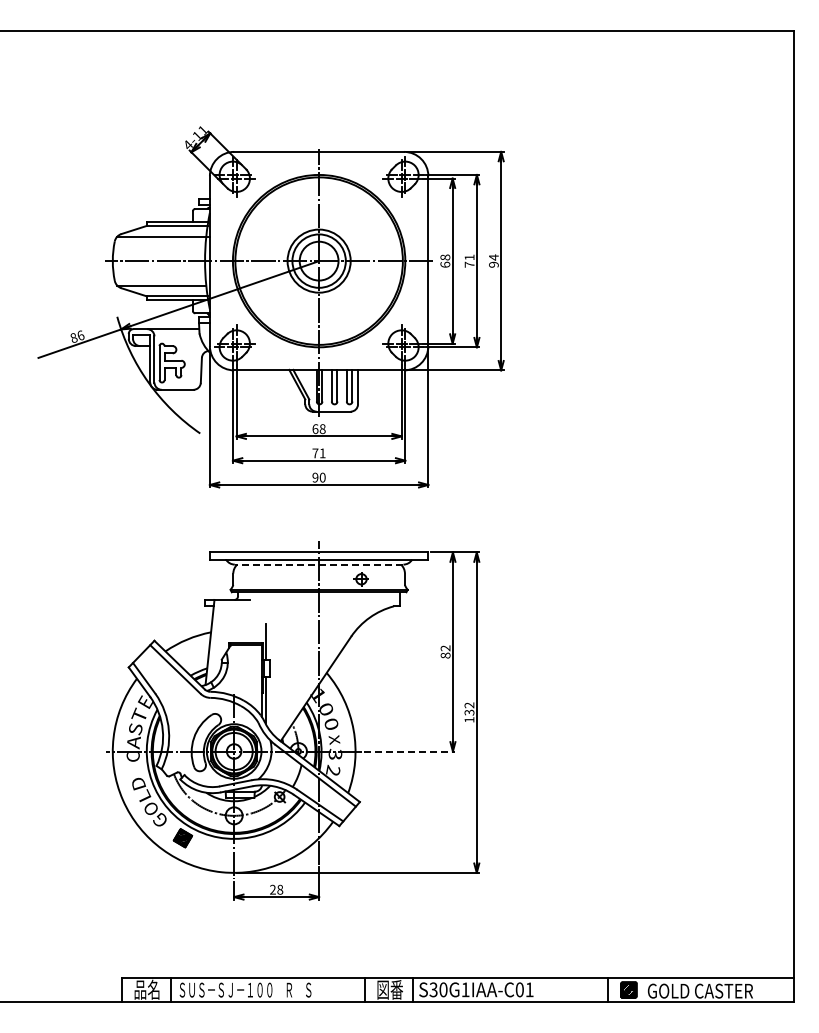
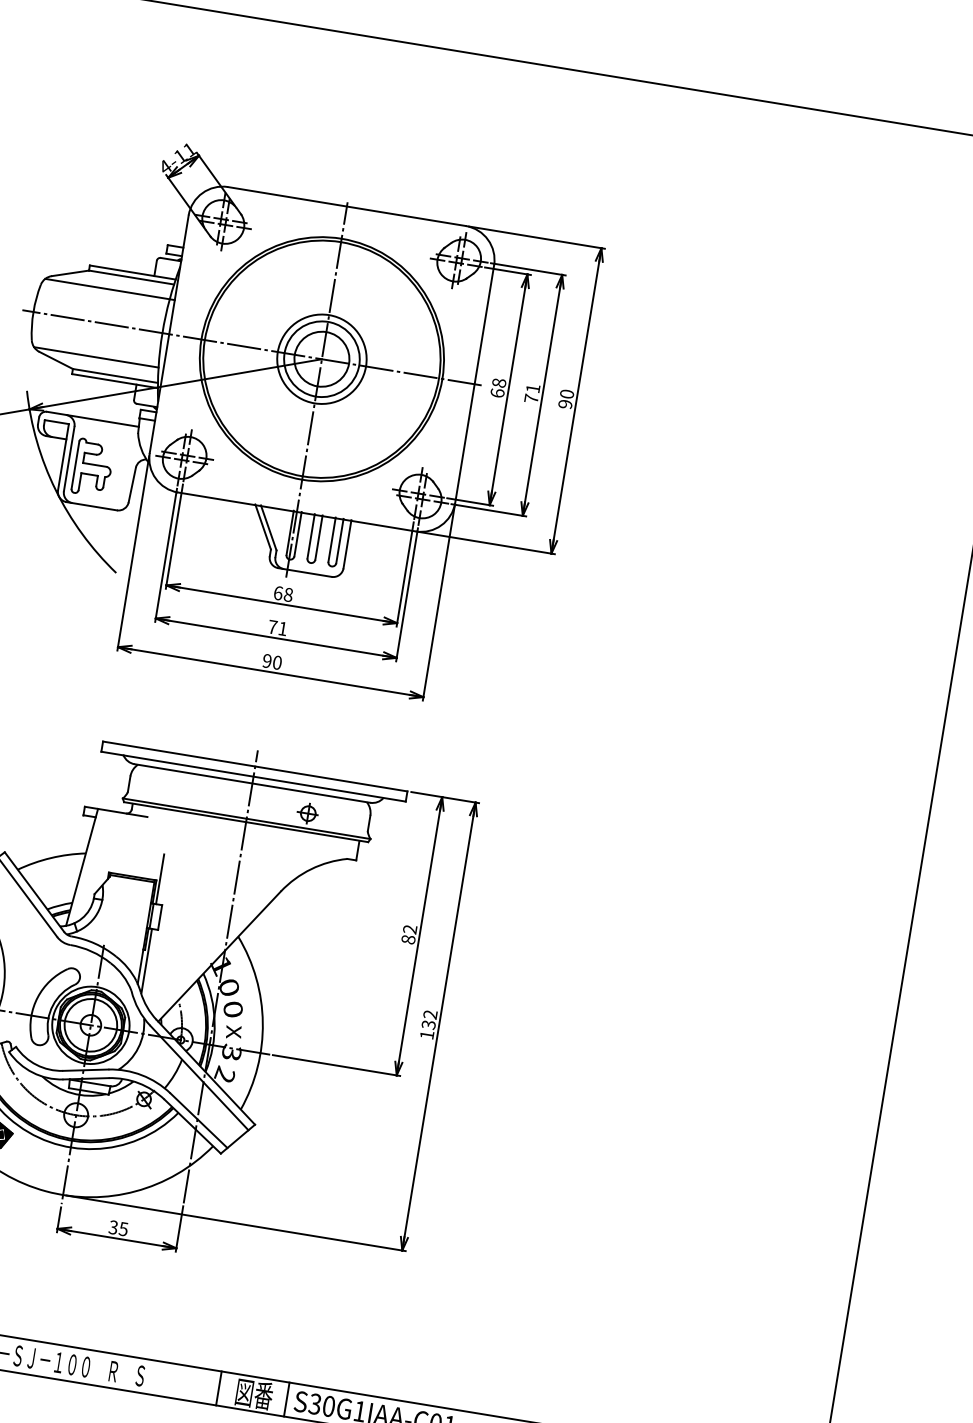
text: (493, 257) -> (566, 394), 94 -> 90
line: (318, 564) -> (251, 783), dashed -> solid
line: (410, 751) -> (337, 1065), dashed -> solid
text: (276, 889) -> (118, 1227), 28 -> 35

